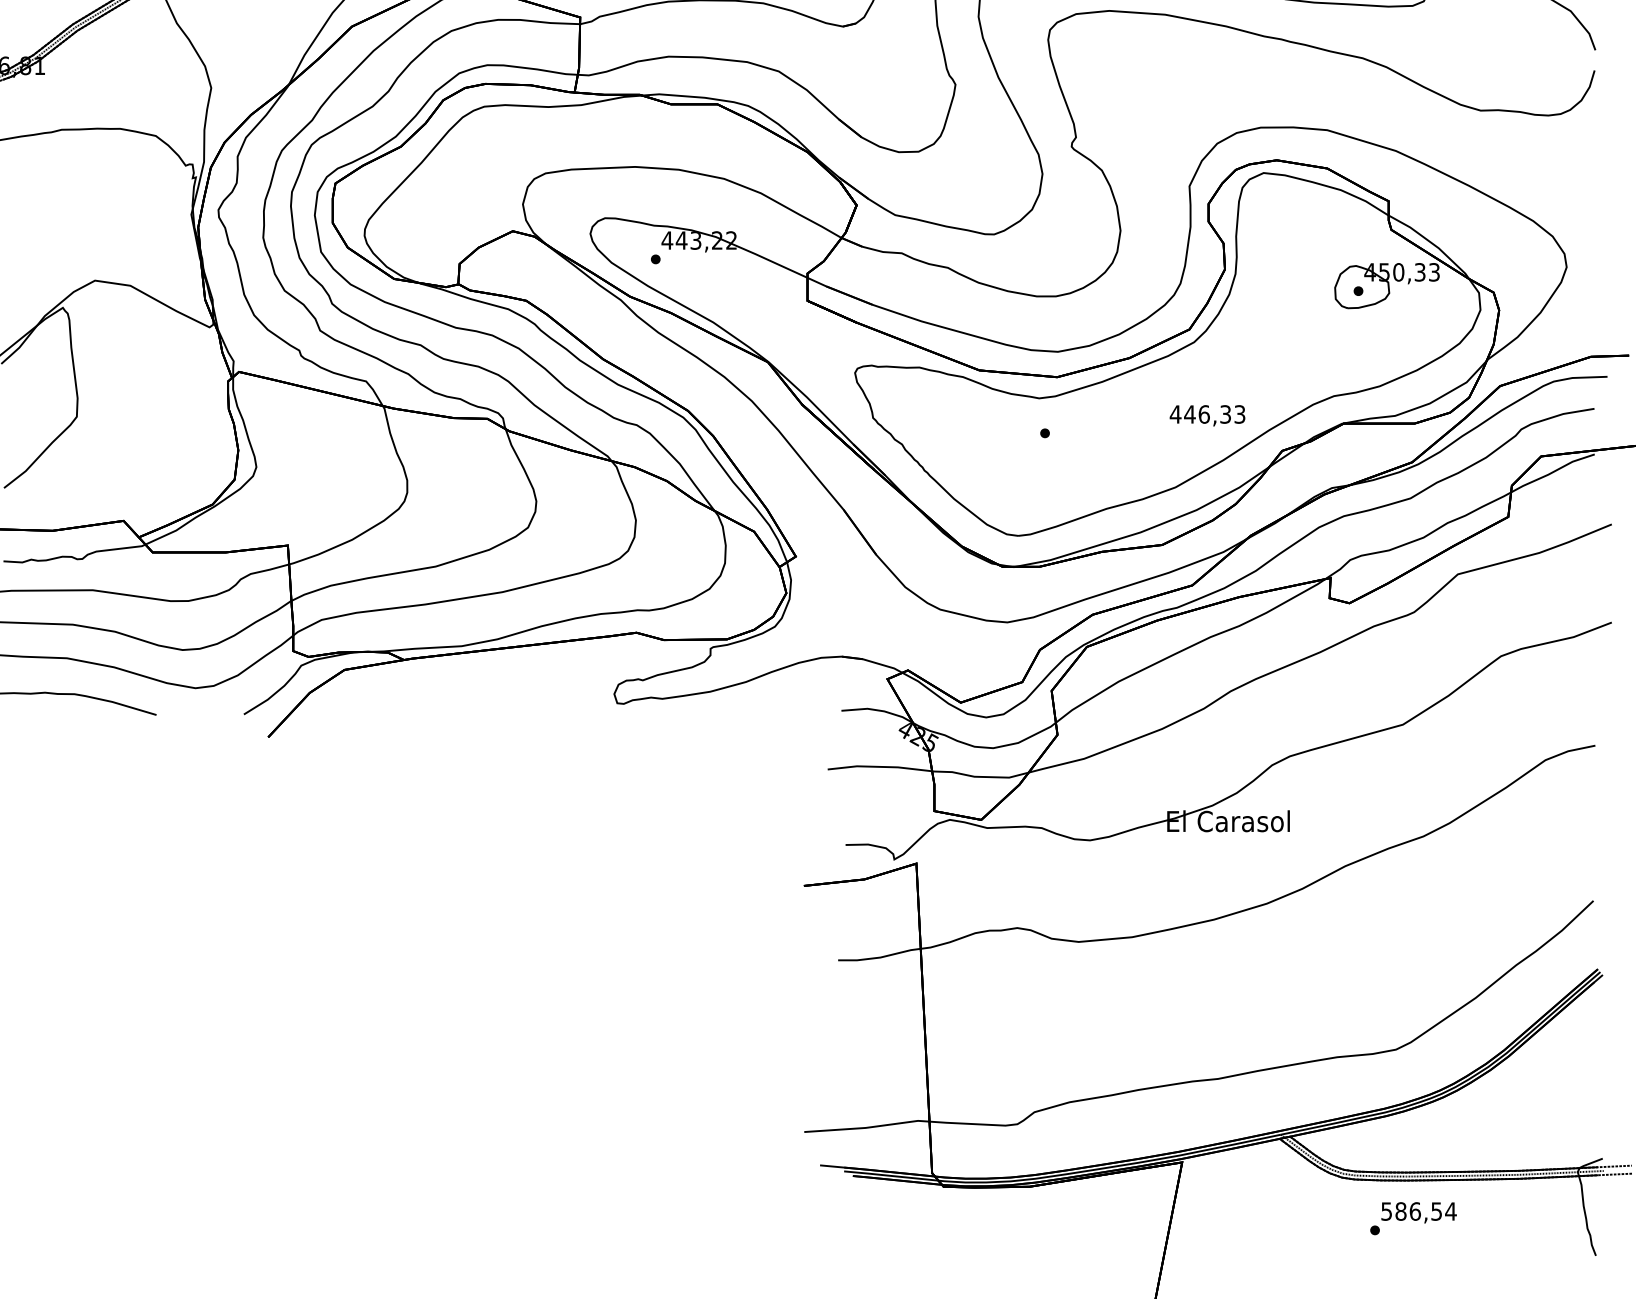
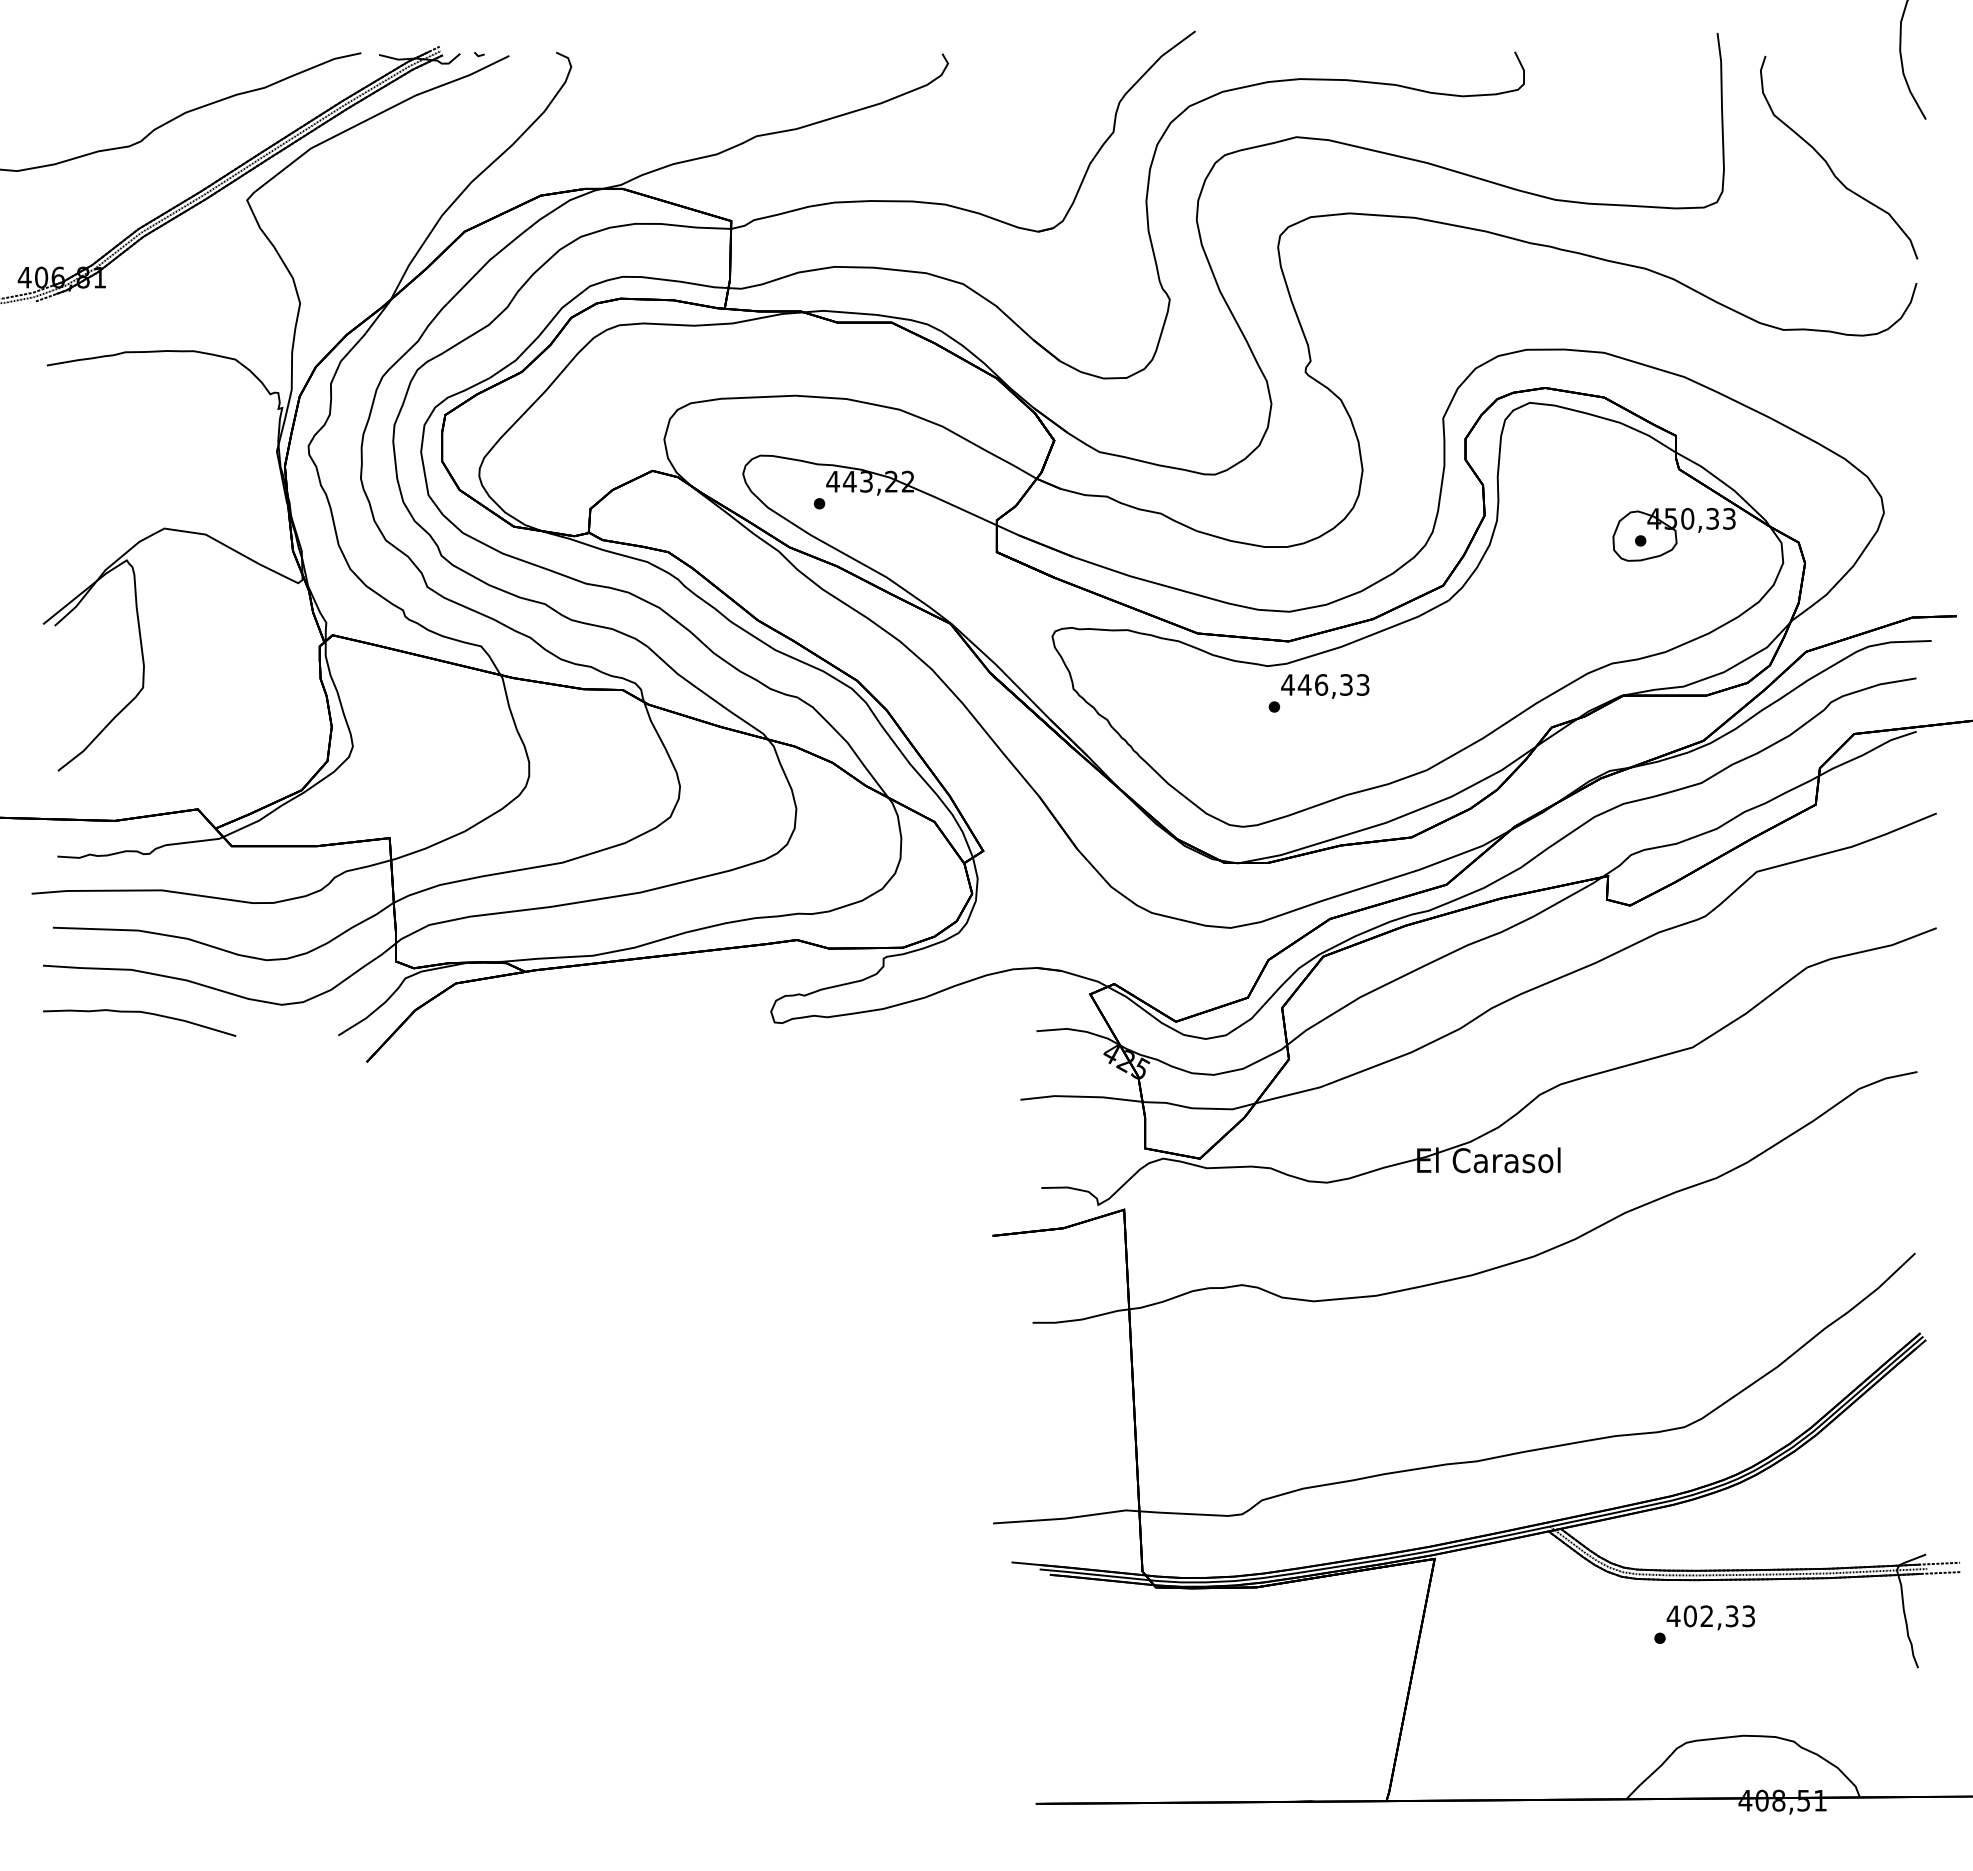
text: (1207, 415) -> (1325, 686), moved
text: (1418, 1211) -> (1710, 1616), 586,54 -> 402,33

